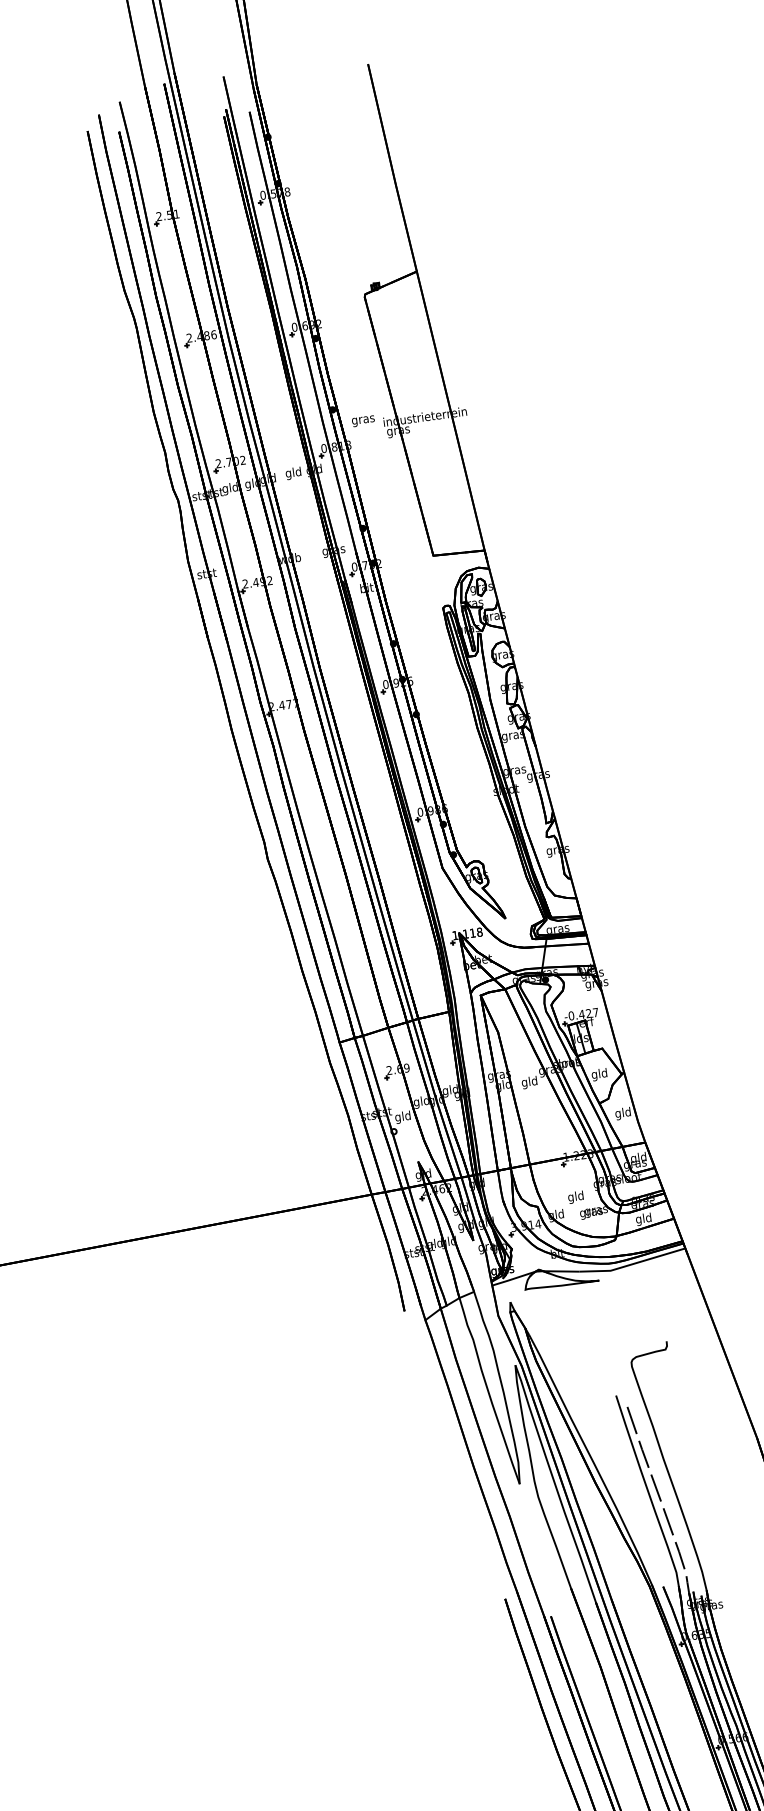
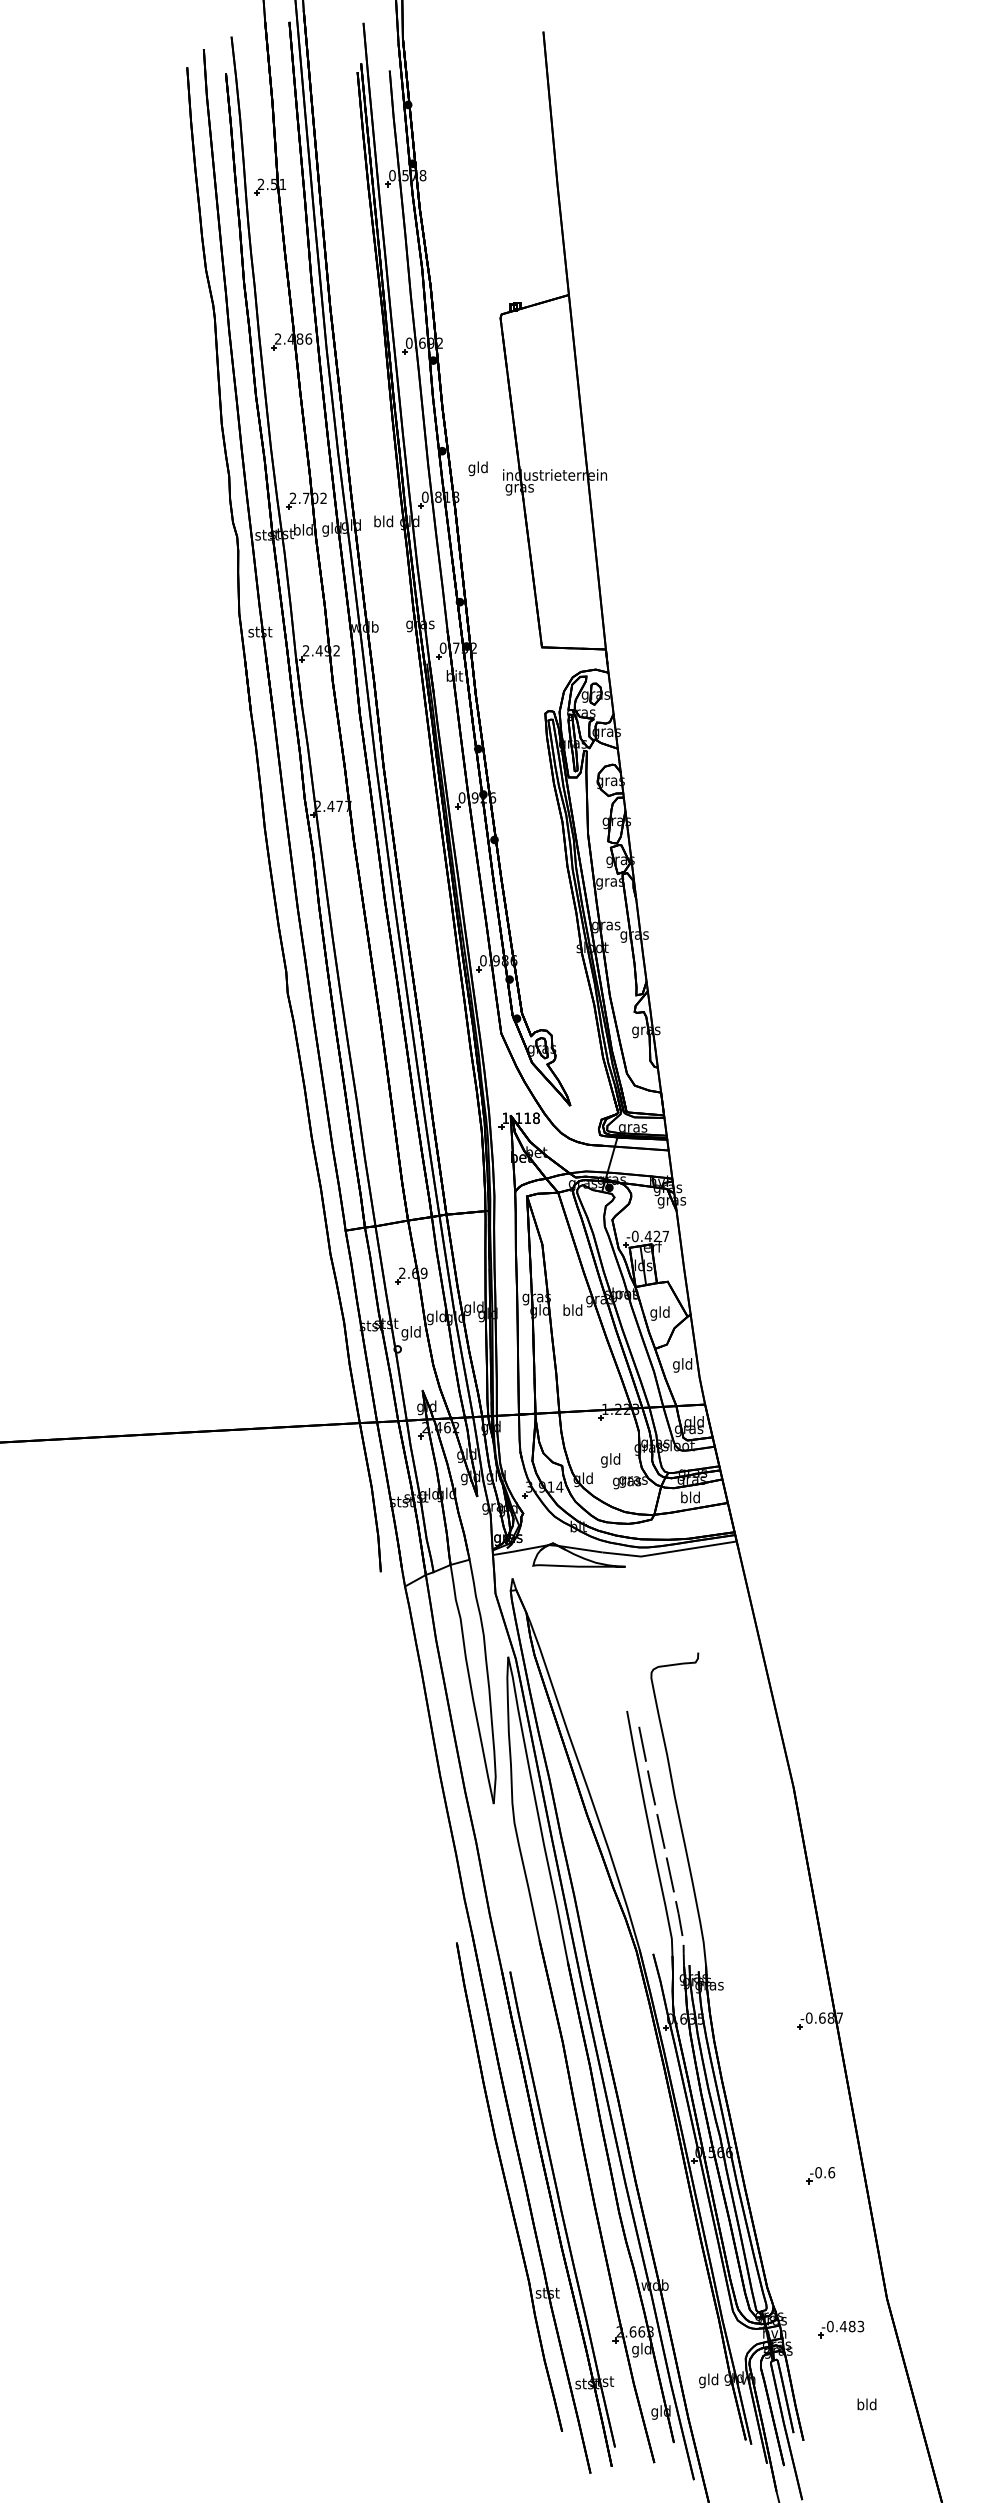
text: (363, 419) -> (478, 468), gras -> gld
text: (288, 473) -> (377, 522), gld -> bld
text: (224, 489) -> (296, 531), gld -> bld
text: (524, 1083) -> (566, 1311), gld -> bld
text: (638, 1219) -> (683, 1498), gld -> bld

